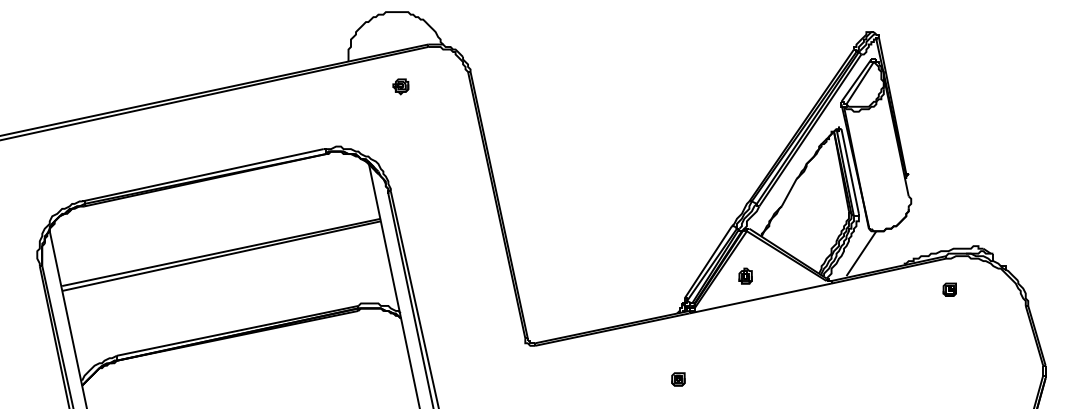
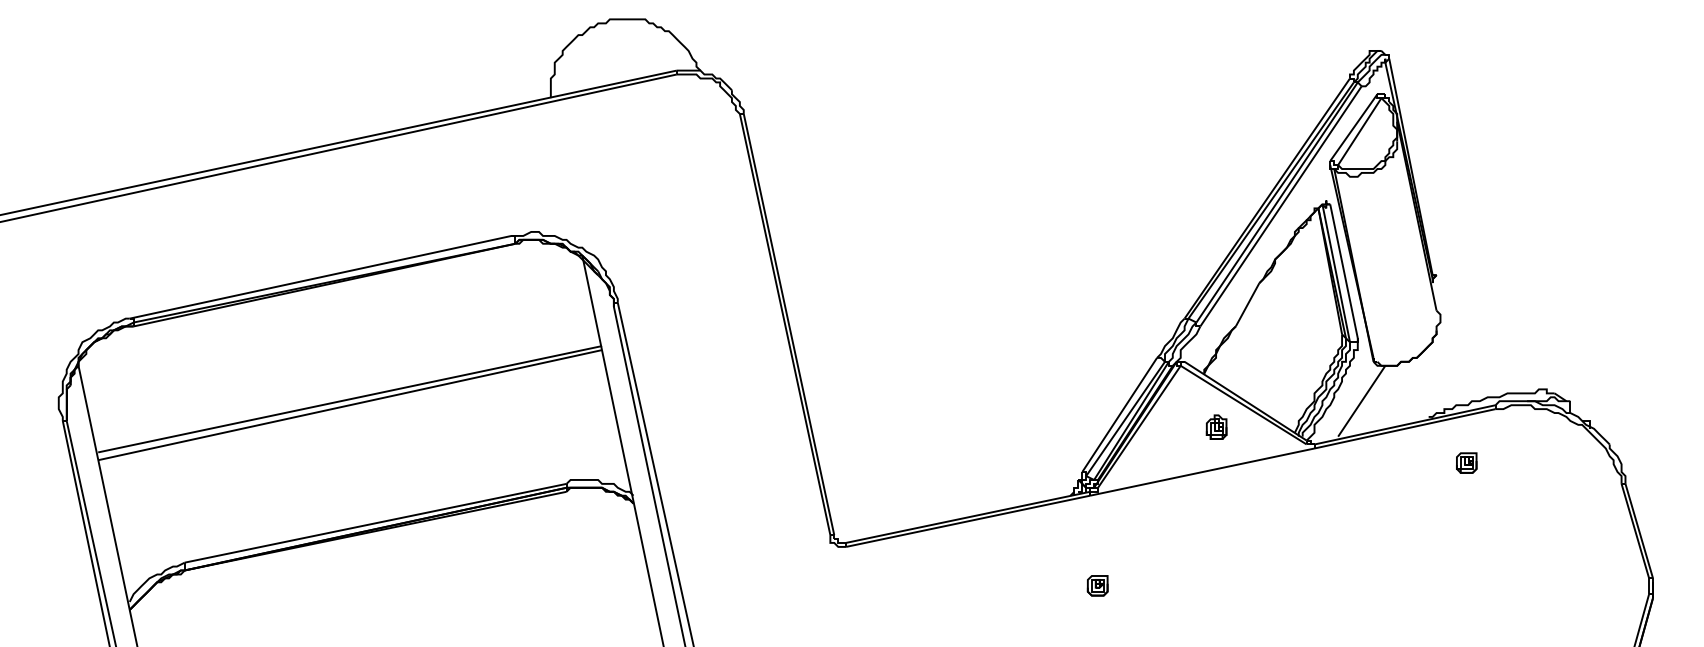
part: (400, 86) -> (633, 136), removed
part: (745, 275) -> (1216, 426), moved
part: (949, 289) -> (1466, 462), moved
part: (678, 379) -> (1097, 585), moved

